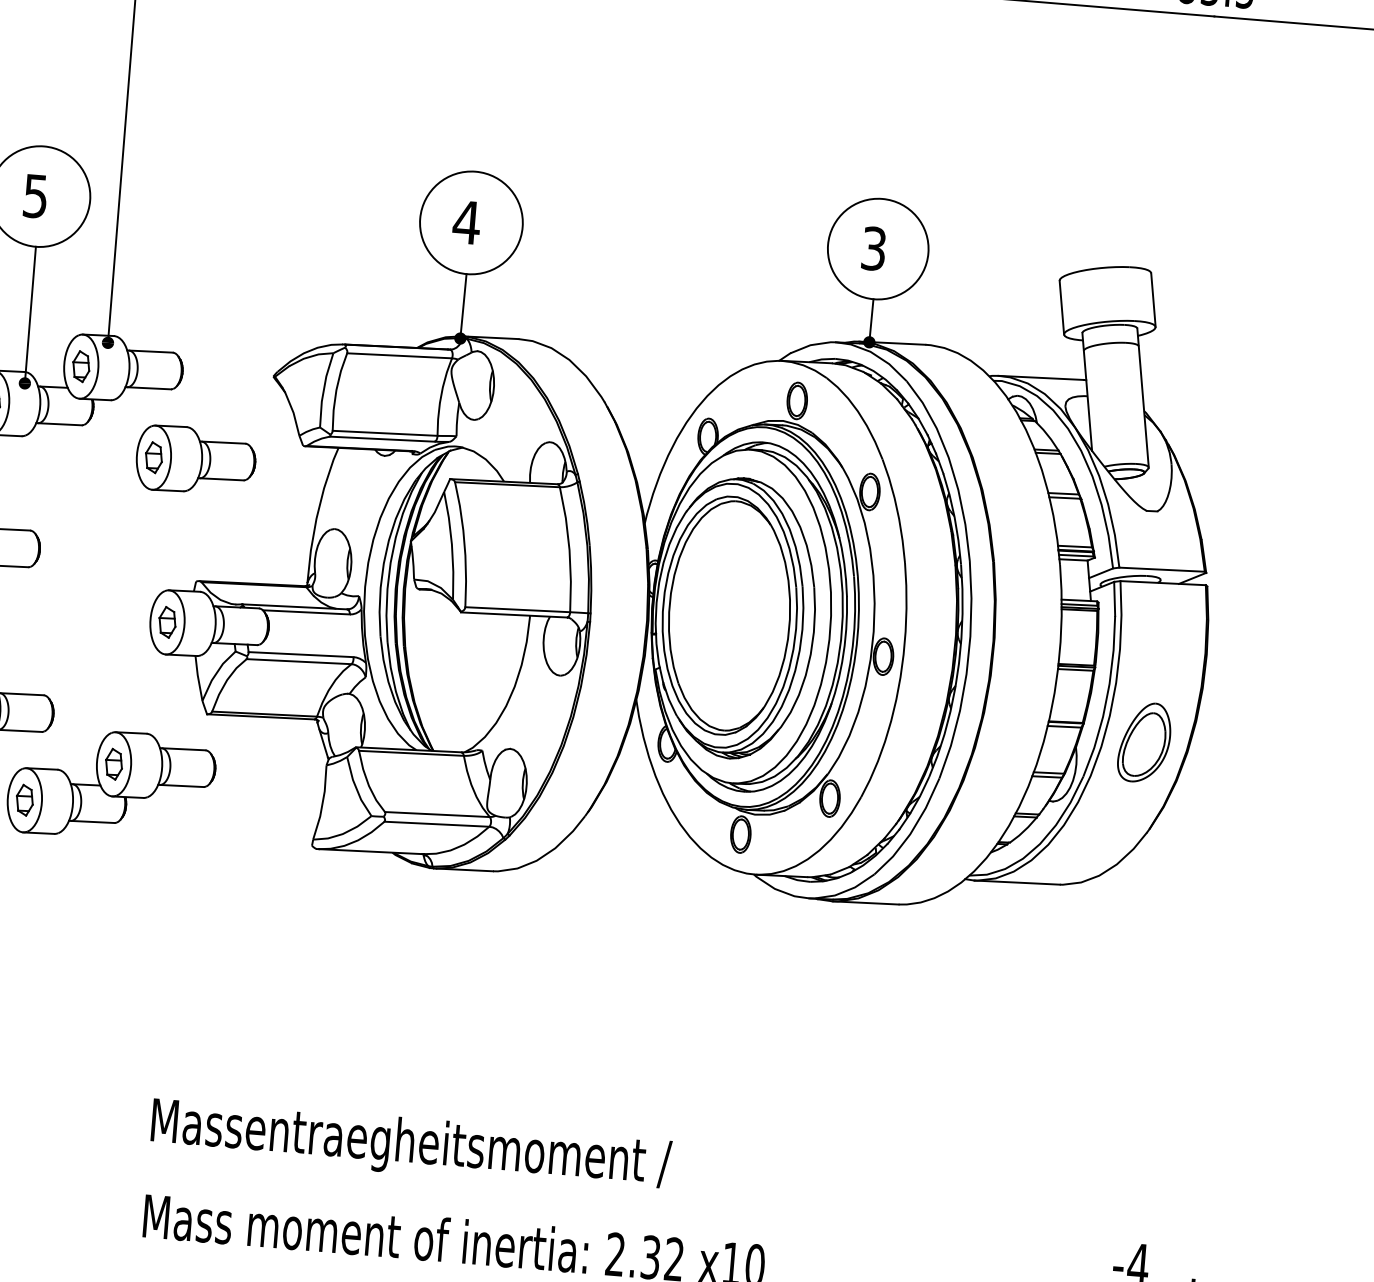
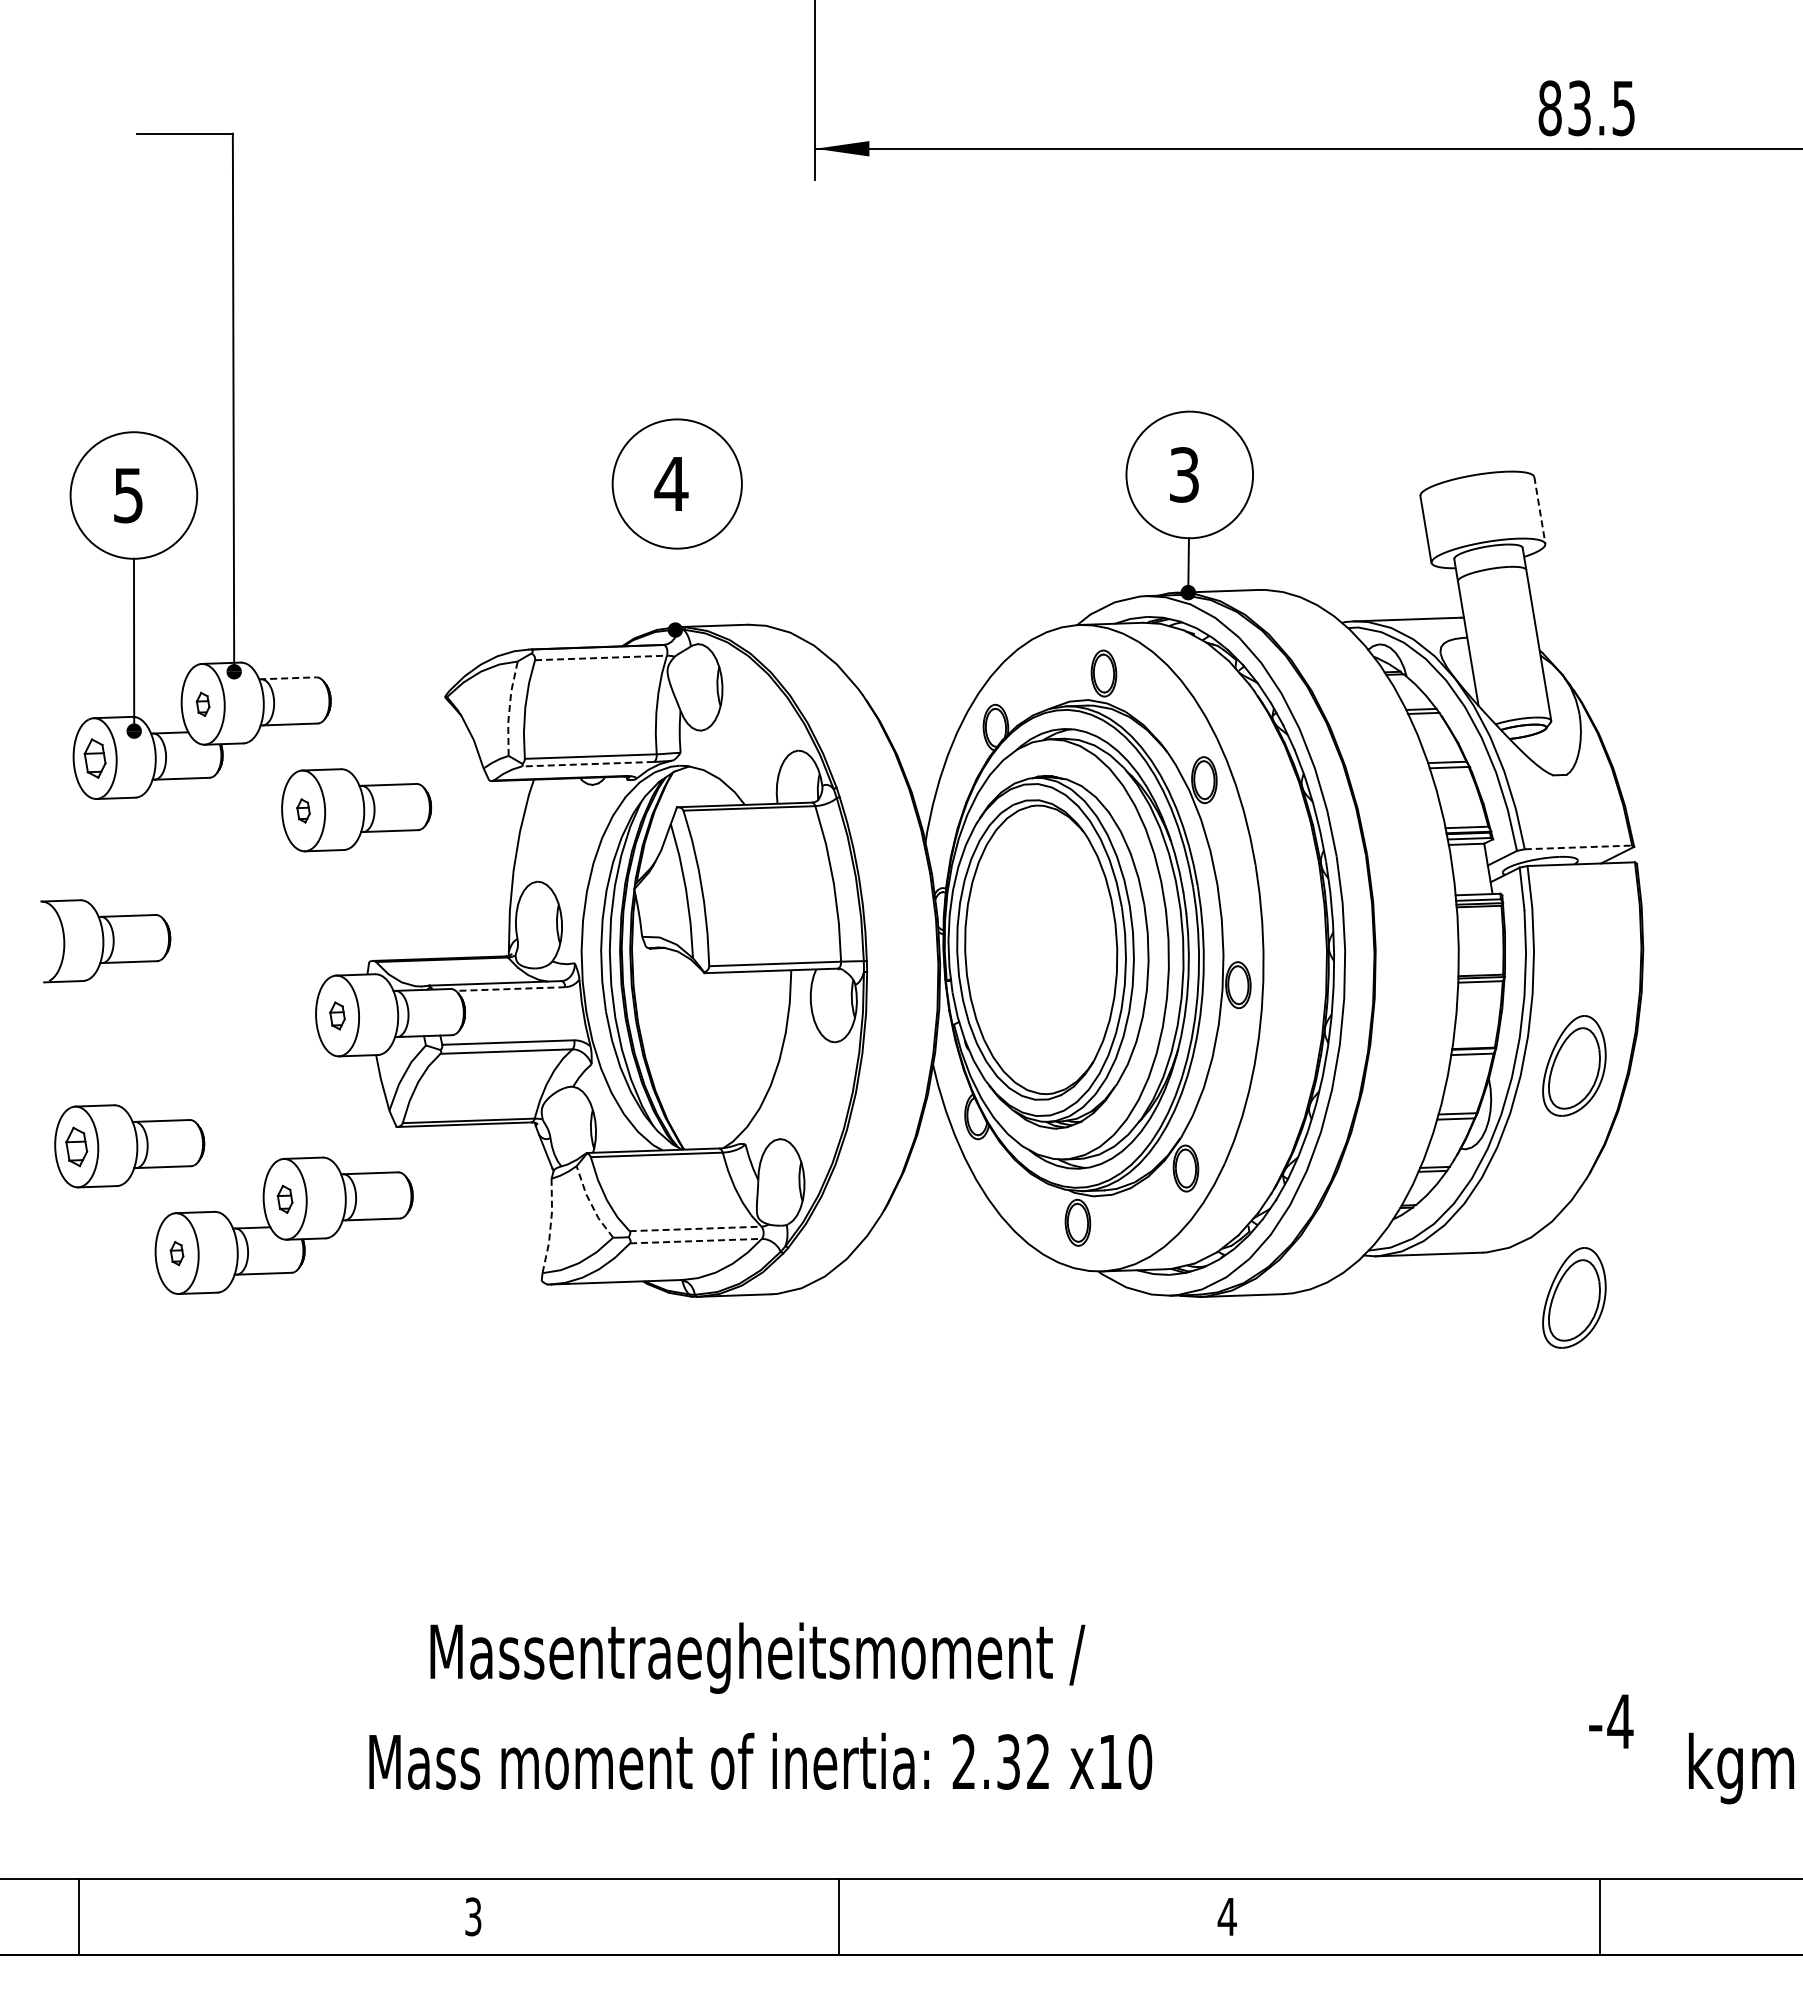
line: (1153, 300) -> (1539, 510), solid -> dashed
line: (463, 303) -> (675, 585), removed
line: (149, 351) -> (287, 678), solid -> dashed
line: (399, 355) -> (600, 657), solid -> dashed
part: (80, 366) -> (202, 704), size x0.6
line: (323, 389) -> (509, 707), solid -> dashed
line: (381, 439) -> (587, 764), solid -> dashed
part: (153, 457) -> (303, 810), size x0.6
line: (1162, 569) -> (1578, 847), solid -> dashed
line: (306, 612) -> (510, 989), solid -> dashed
part: (167, 622) -> (337, 1015), size x0.7
part: (113, 764) -> (284, 1199), size x0.7
line: (356, 787) -> (591, 1203), solid -> dashed
part: (24, 800) -> (176, 1253), size x0.6
line: (322, 803) -> (550, 1226), solid -> dashed
line: (437, 814) -> (695, 1228), solid -> dashed
line: (436, 824) -> (695, 1241), solid -> dashed
part: (1129, 926) -> (1574, 1297), added
text: (410, 1145) -> (757, 1657), moved

